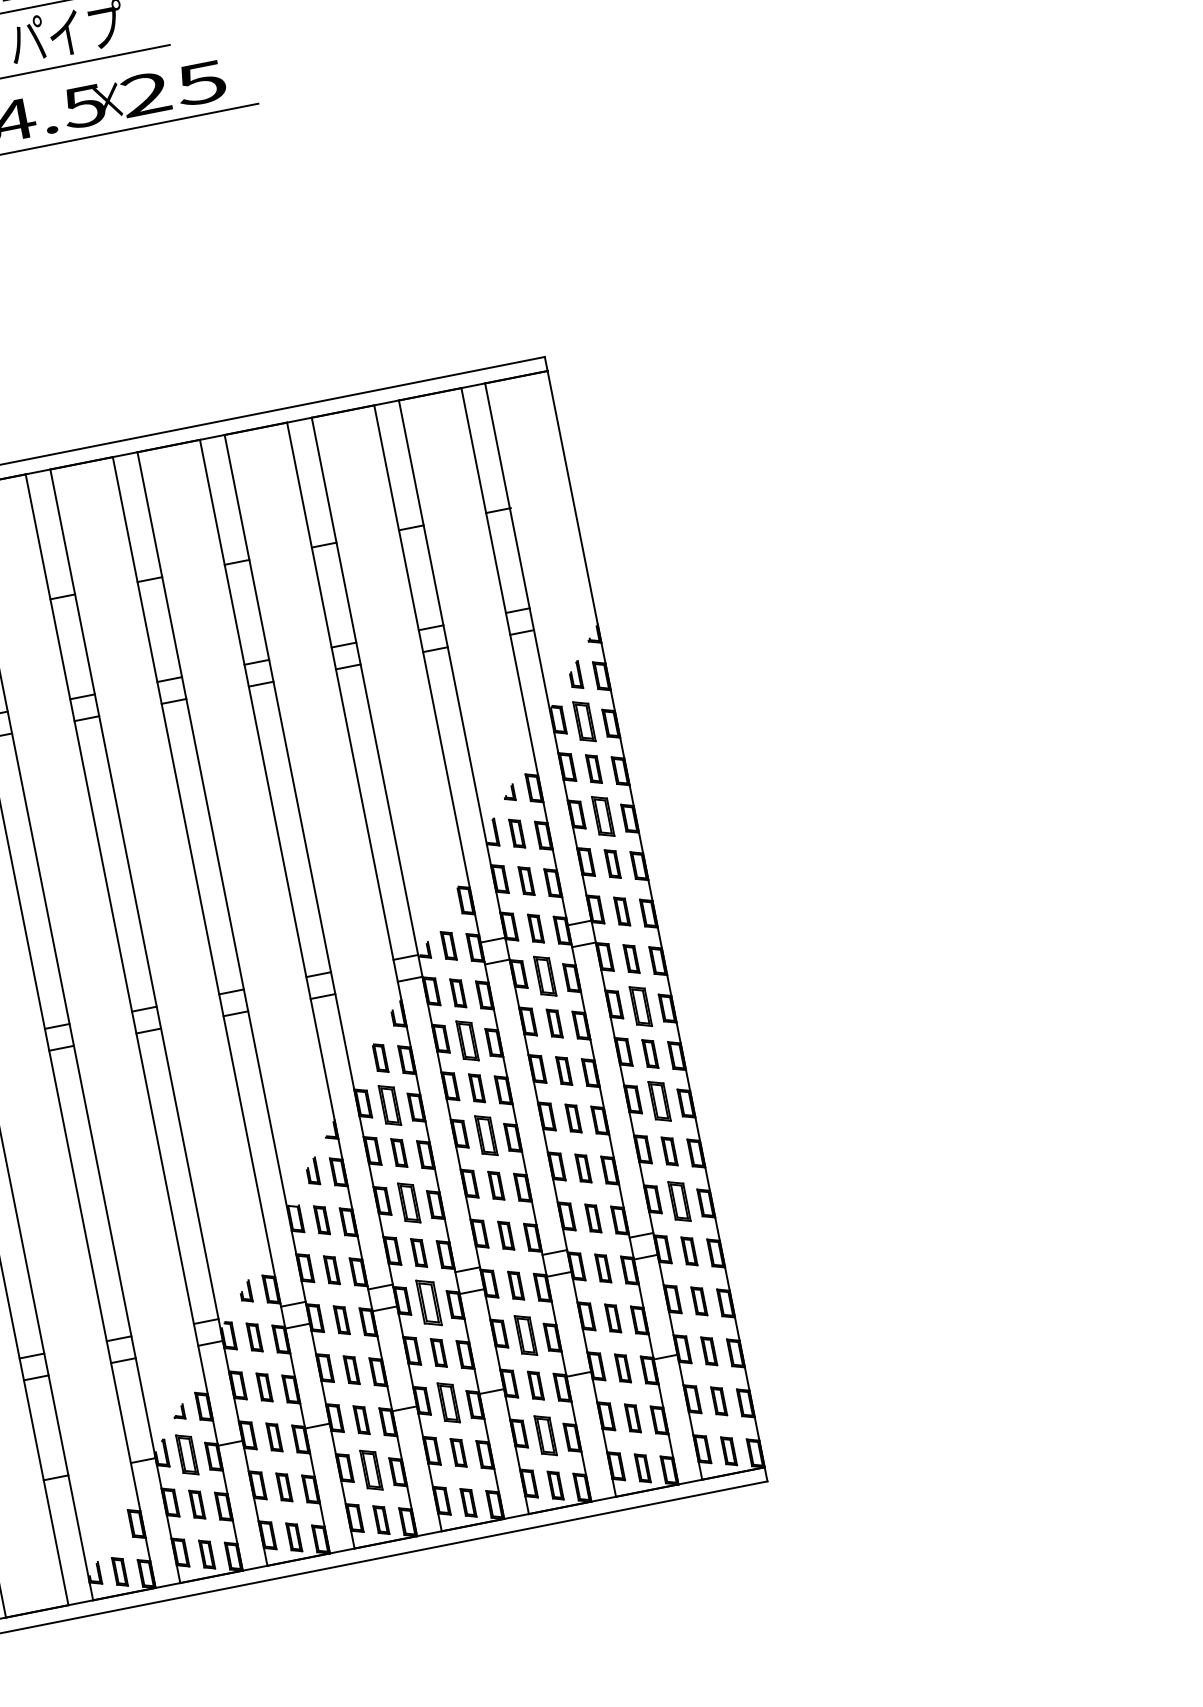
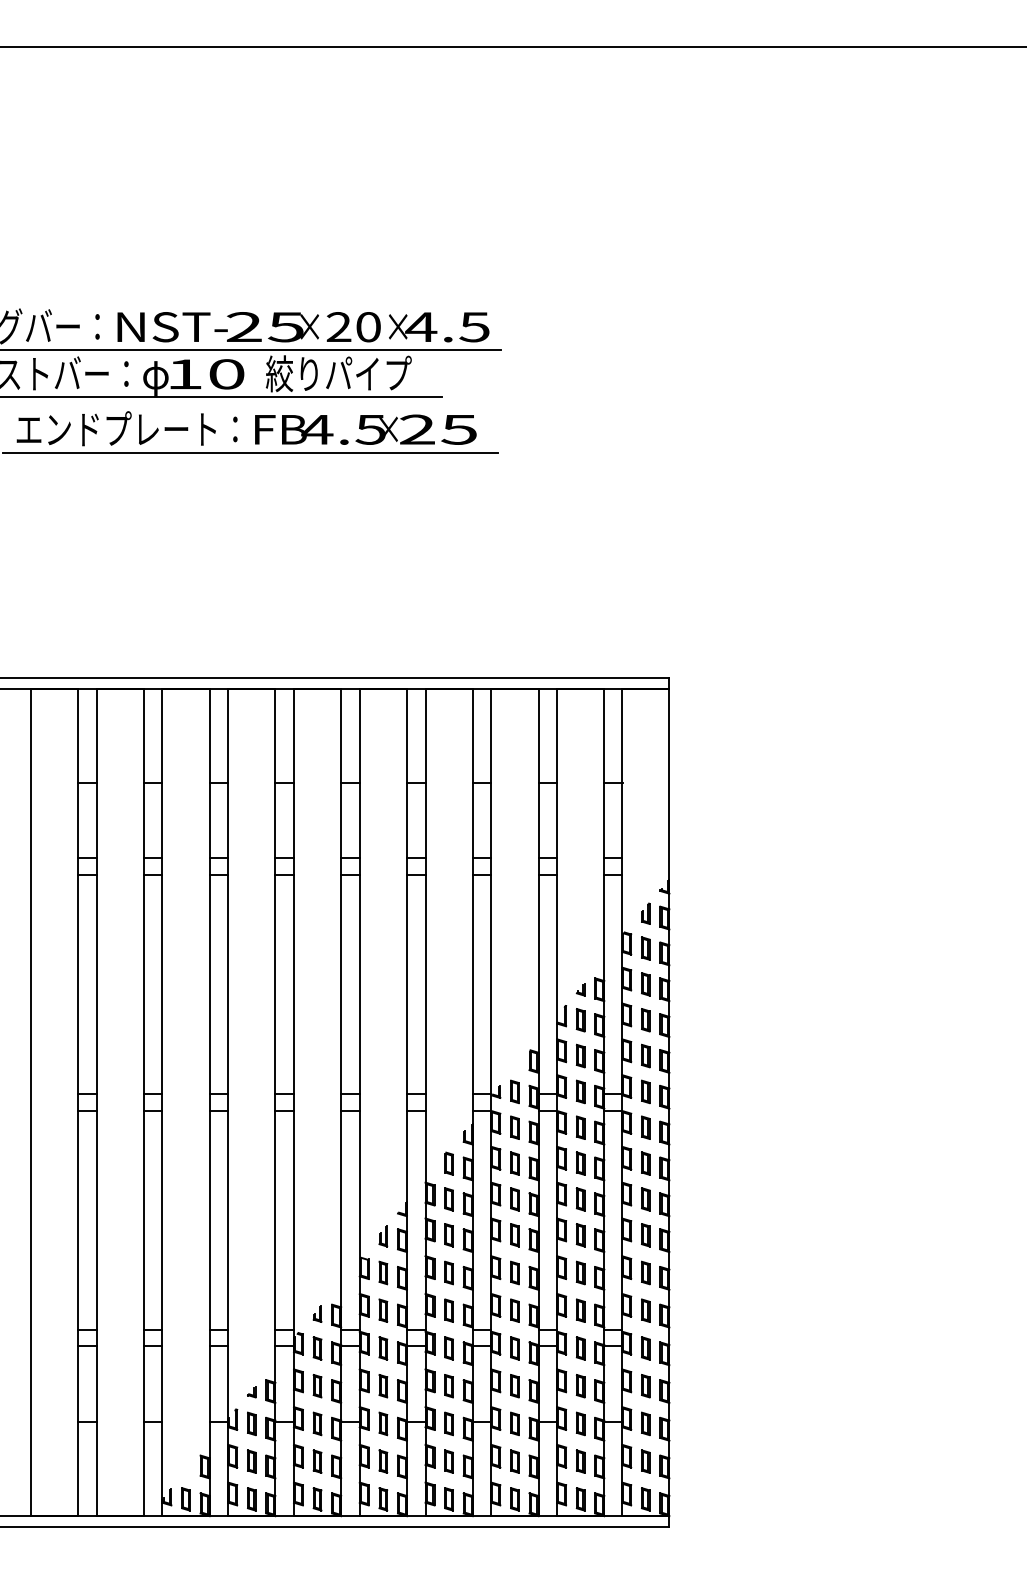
part: (584, 721) -> (645, 948), size x0.71
part: (603, 817) -> (645, 1020), size x0.71
part: (545, 975) -> (580, 1127), size x0.71
part: (640, 1006) -> (645, 1163), size x0.71
part: (467, 1040) -> (514, 1163), size x0.71
part: (659, 1101) -> (645, 1235), size x0.71
part: (389, 1105) -> (448, 1199), size x0.71
part: (485, 1136) -> (514, 1235), size x0.71
part: (679, 1201) -> (645, 1310), size x0.71
part: (408, 1202) -> (448, 1272), size x0.71
part: (428, 1303) -> (448, 1348), size x0.62
part: (525, 1336) -> (514, 1386), size x0.71
part: (447, 1402) -> (448, 1423), size x0.71
part: (545, 1435) -> (514, 1461), size x0.71
part: (186, 1454) -> (251, 1423), size x0.71
part: (371, 1469) -> (383, 1461), size x0.71

